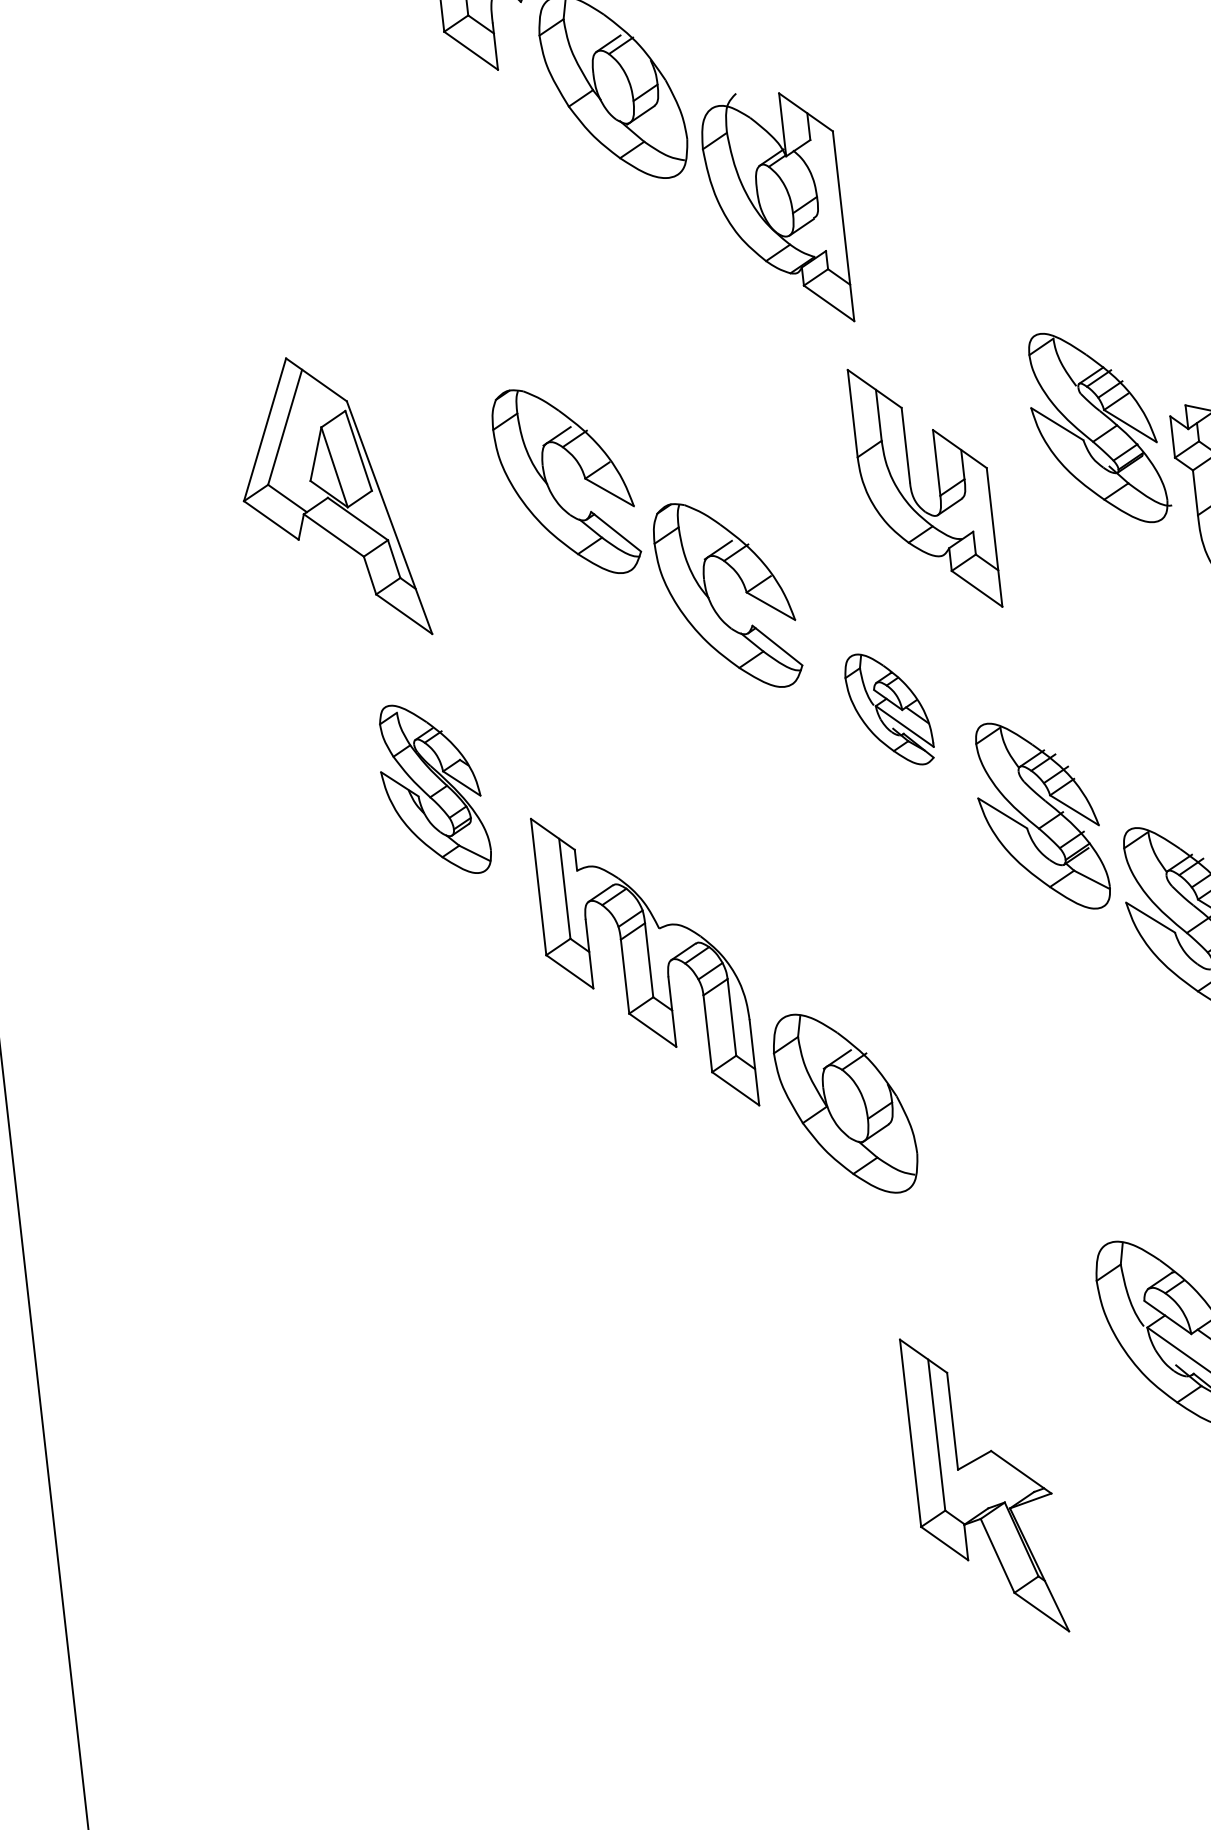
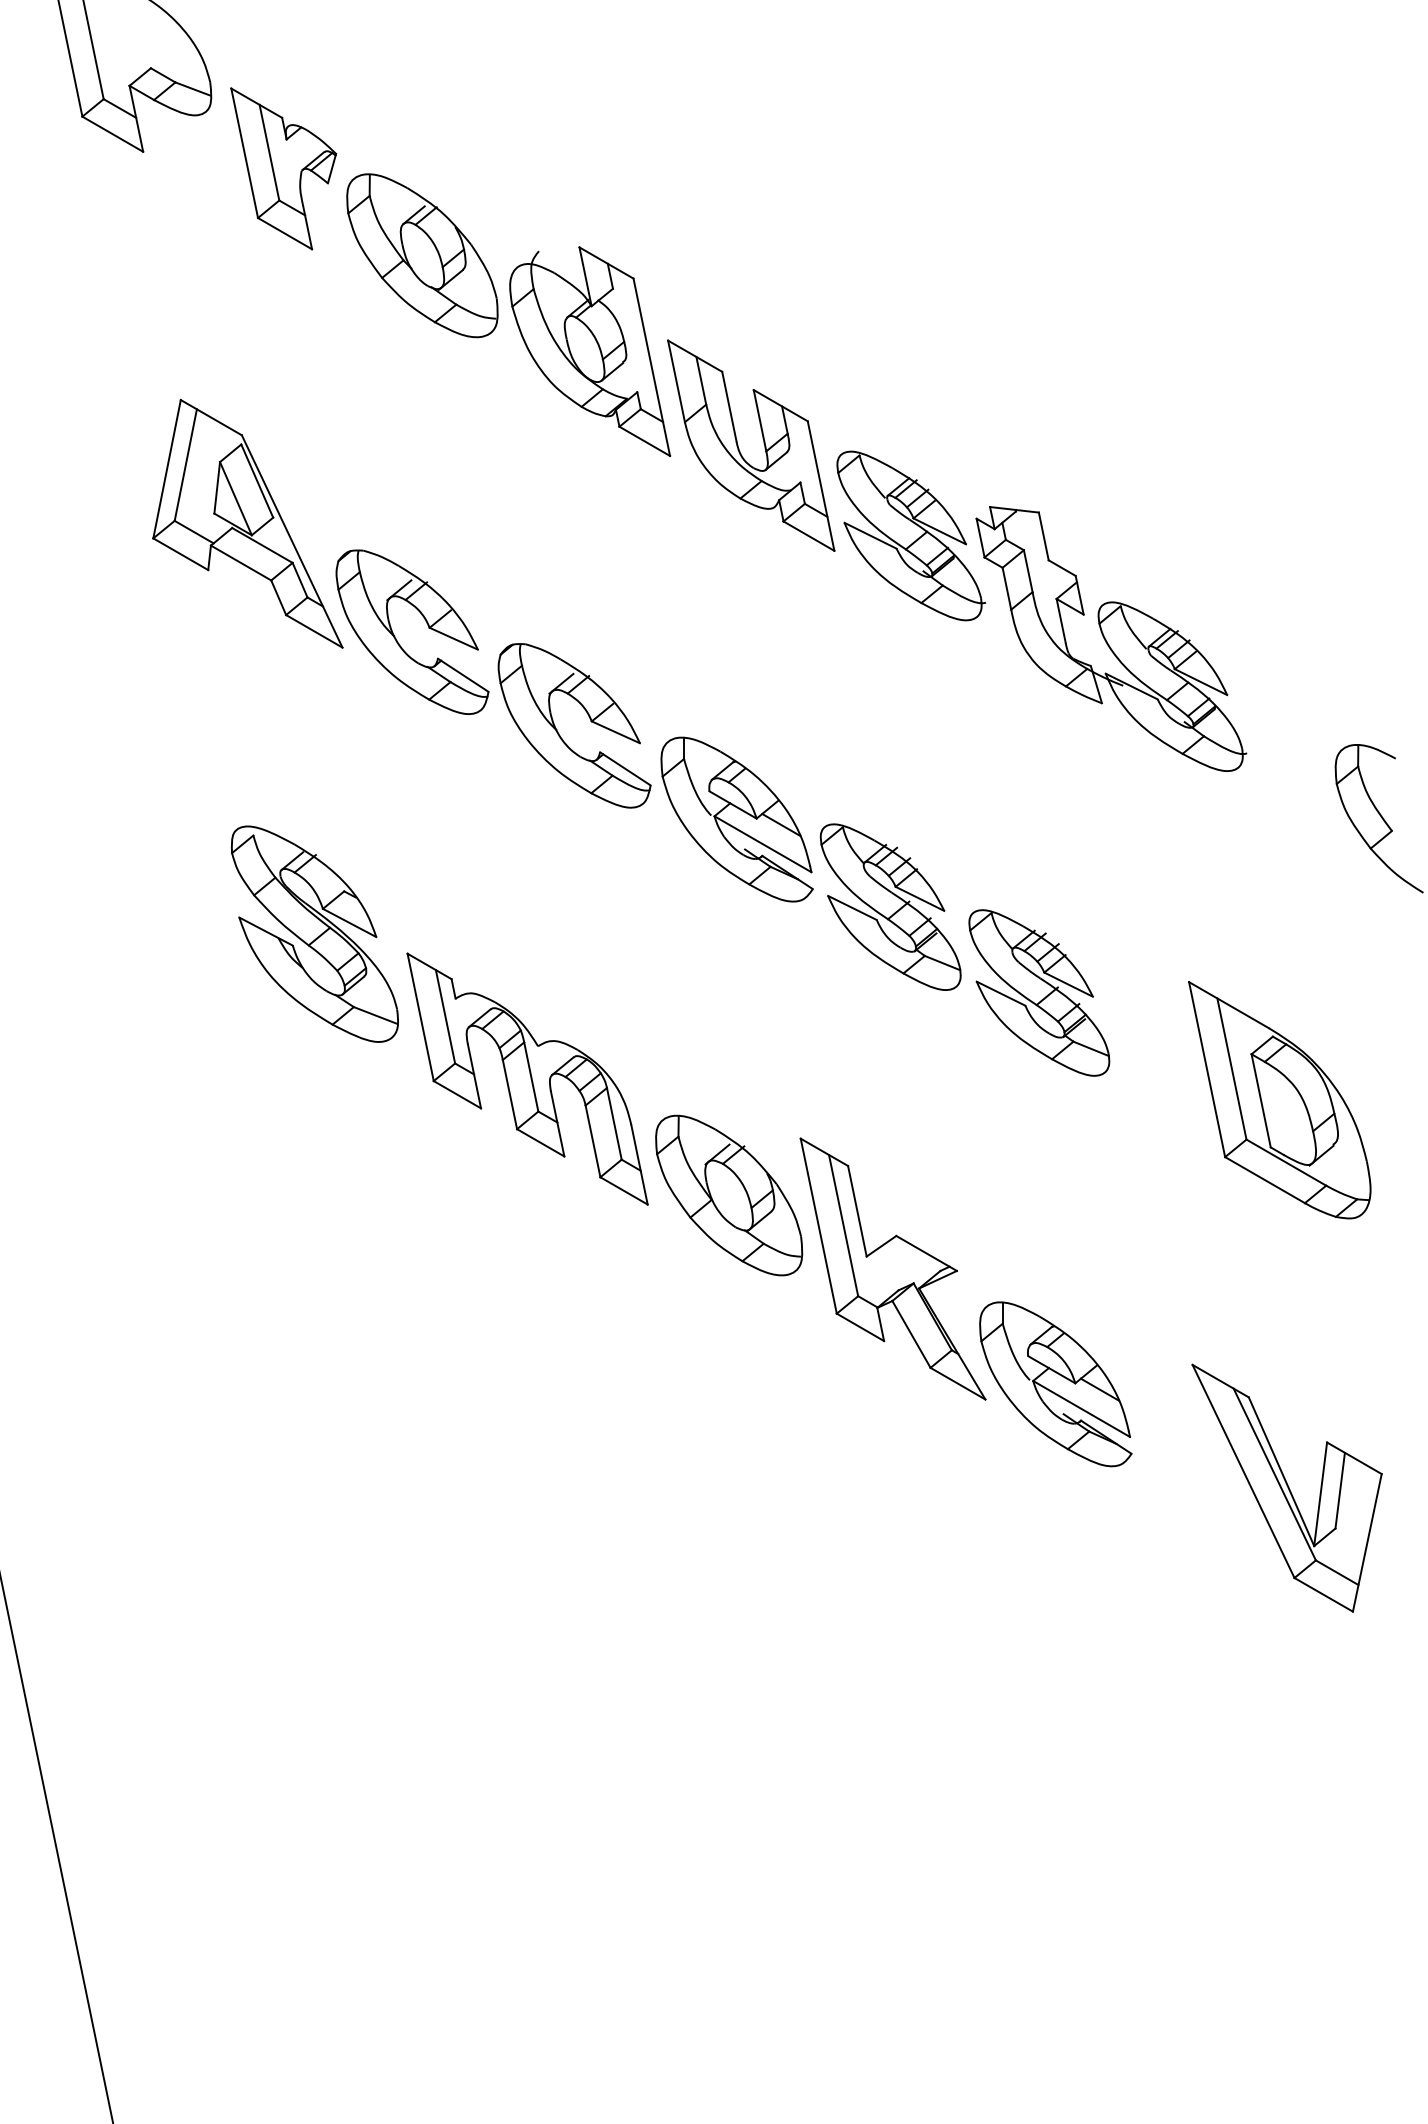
part: (938, 487) -> (763, 443), moved
part: (344, 494) -> (247, 523), moved
part: (889, 709) -> (736, 819), size x1.67
part: (435, 788) -> (314, 933), size x1.43
part: (984, 1484) -> (892, 1268), moved

